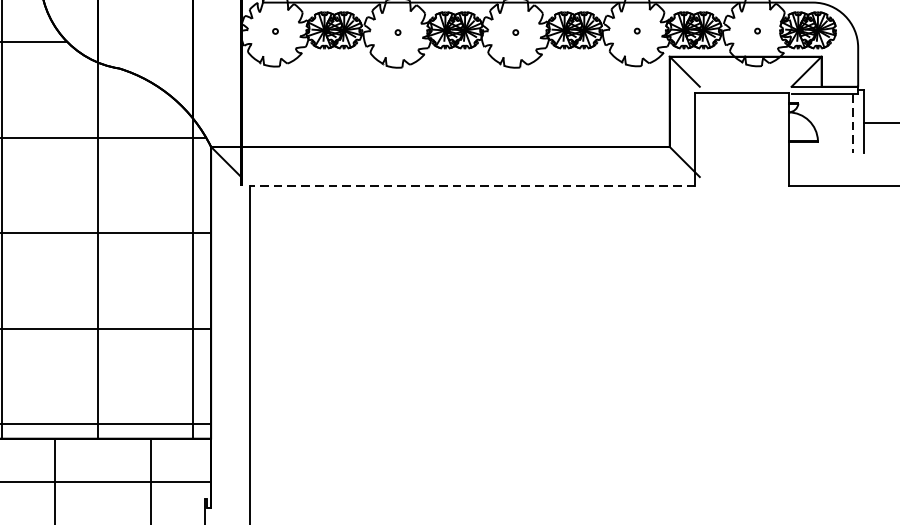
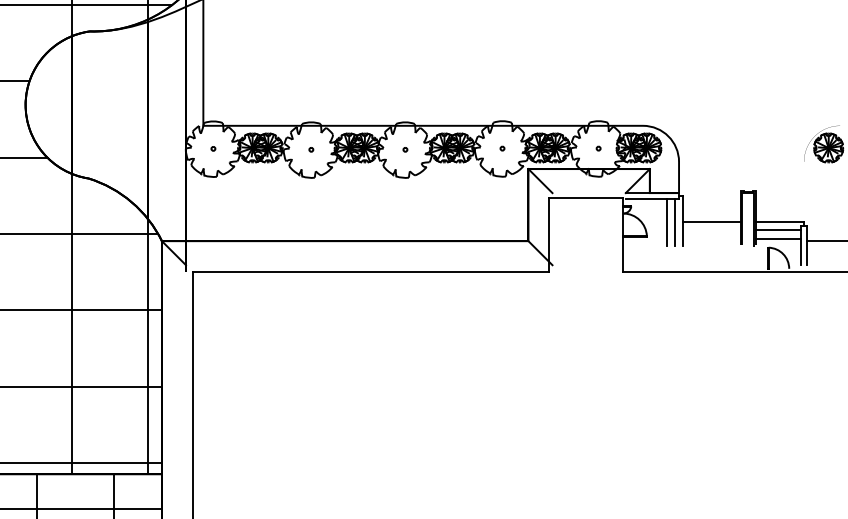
line: (842, 122) -> (666, 221), added
line: (853, 123) -> (675, 222), dashed -> solid
line: (473, 186) -> (371, 272), dashed -> solid

